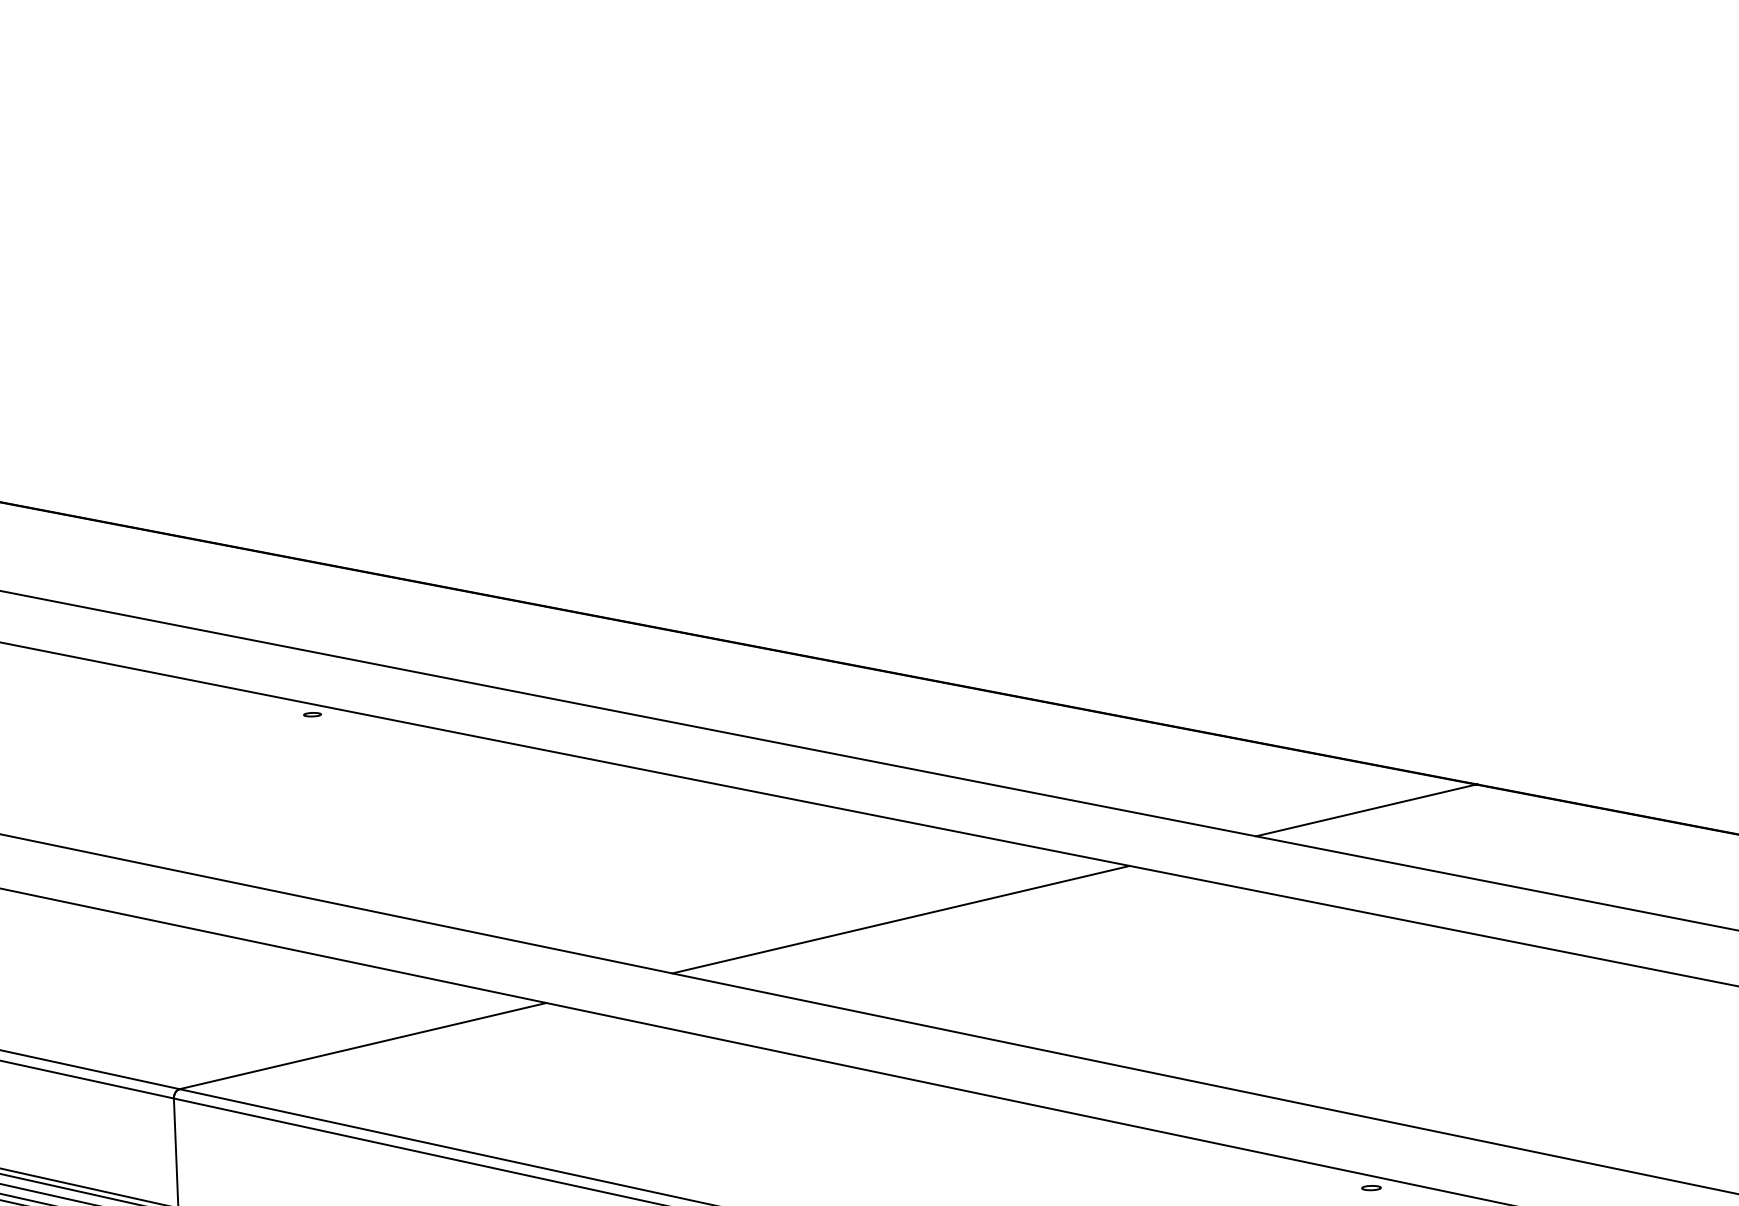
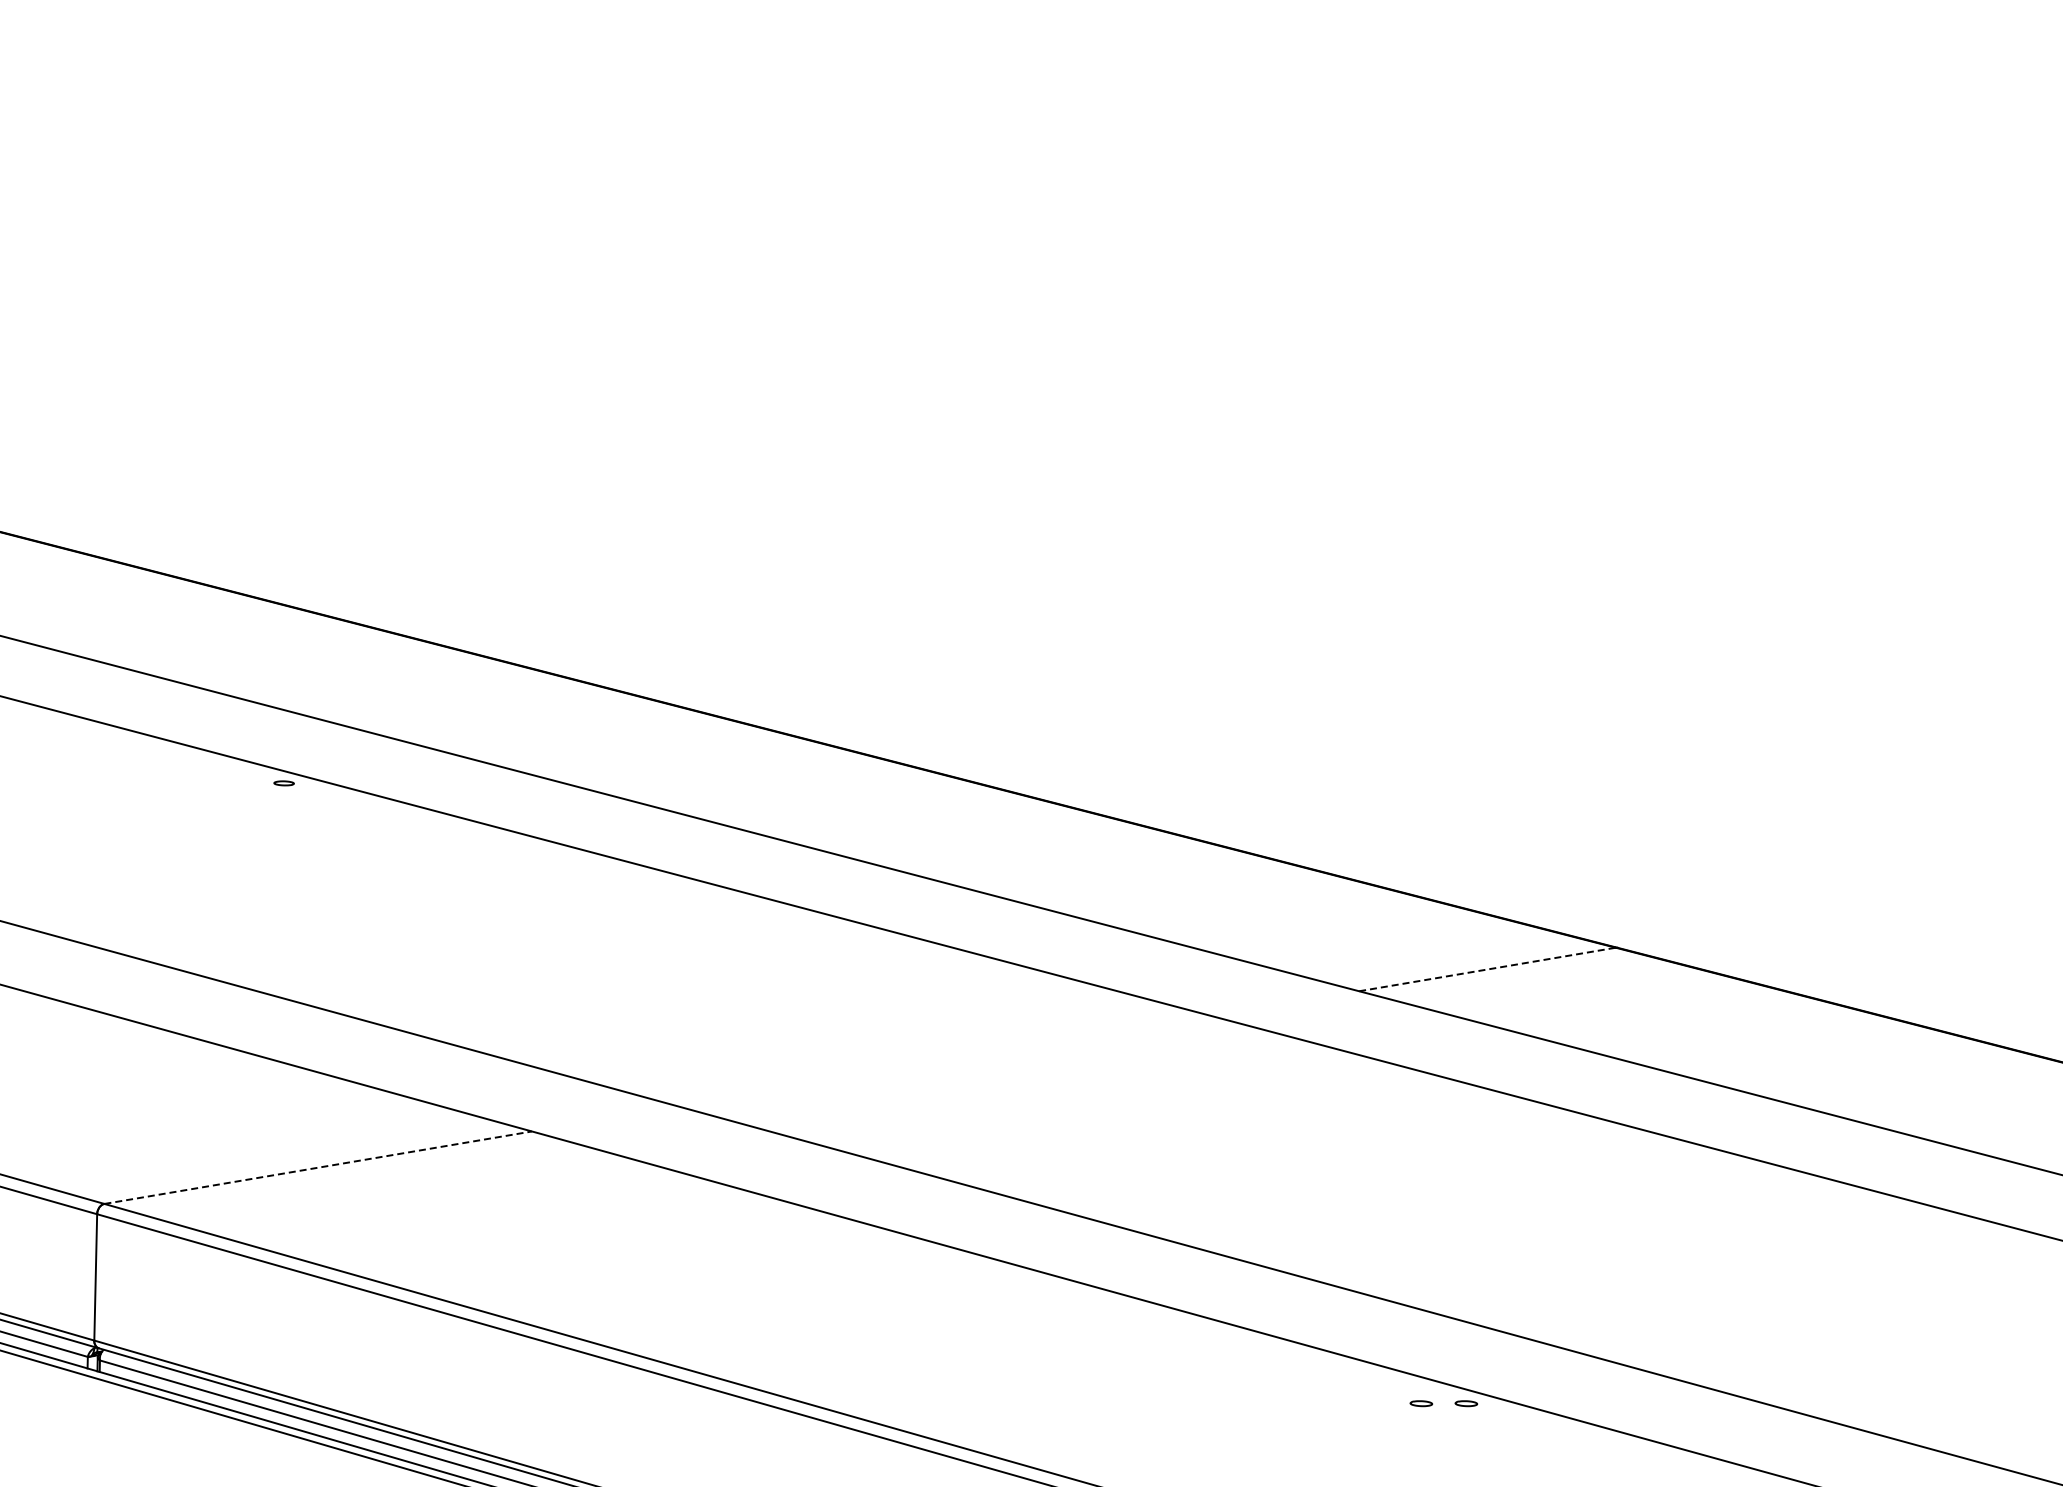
line: (1366, 810) -> (1487, 969), solid -> dashed
line: (901, 919) -> (945, 1061), removed
line: (363, 1045) -> (318, 1167), solid -> dashed
part: (1332, 1190) -> (1421, 1403), added

